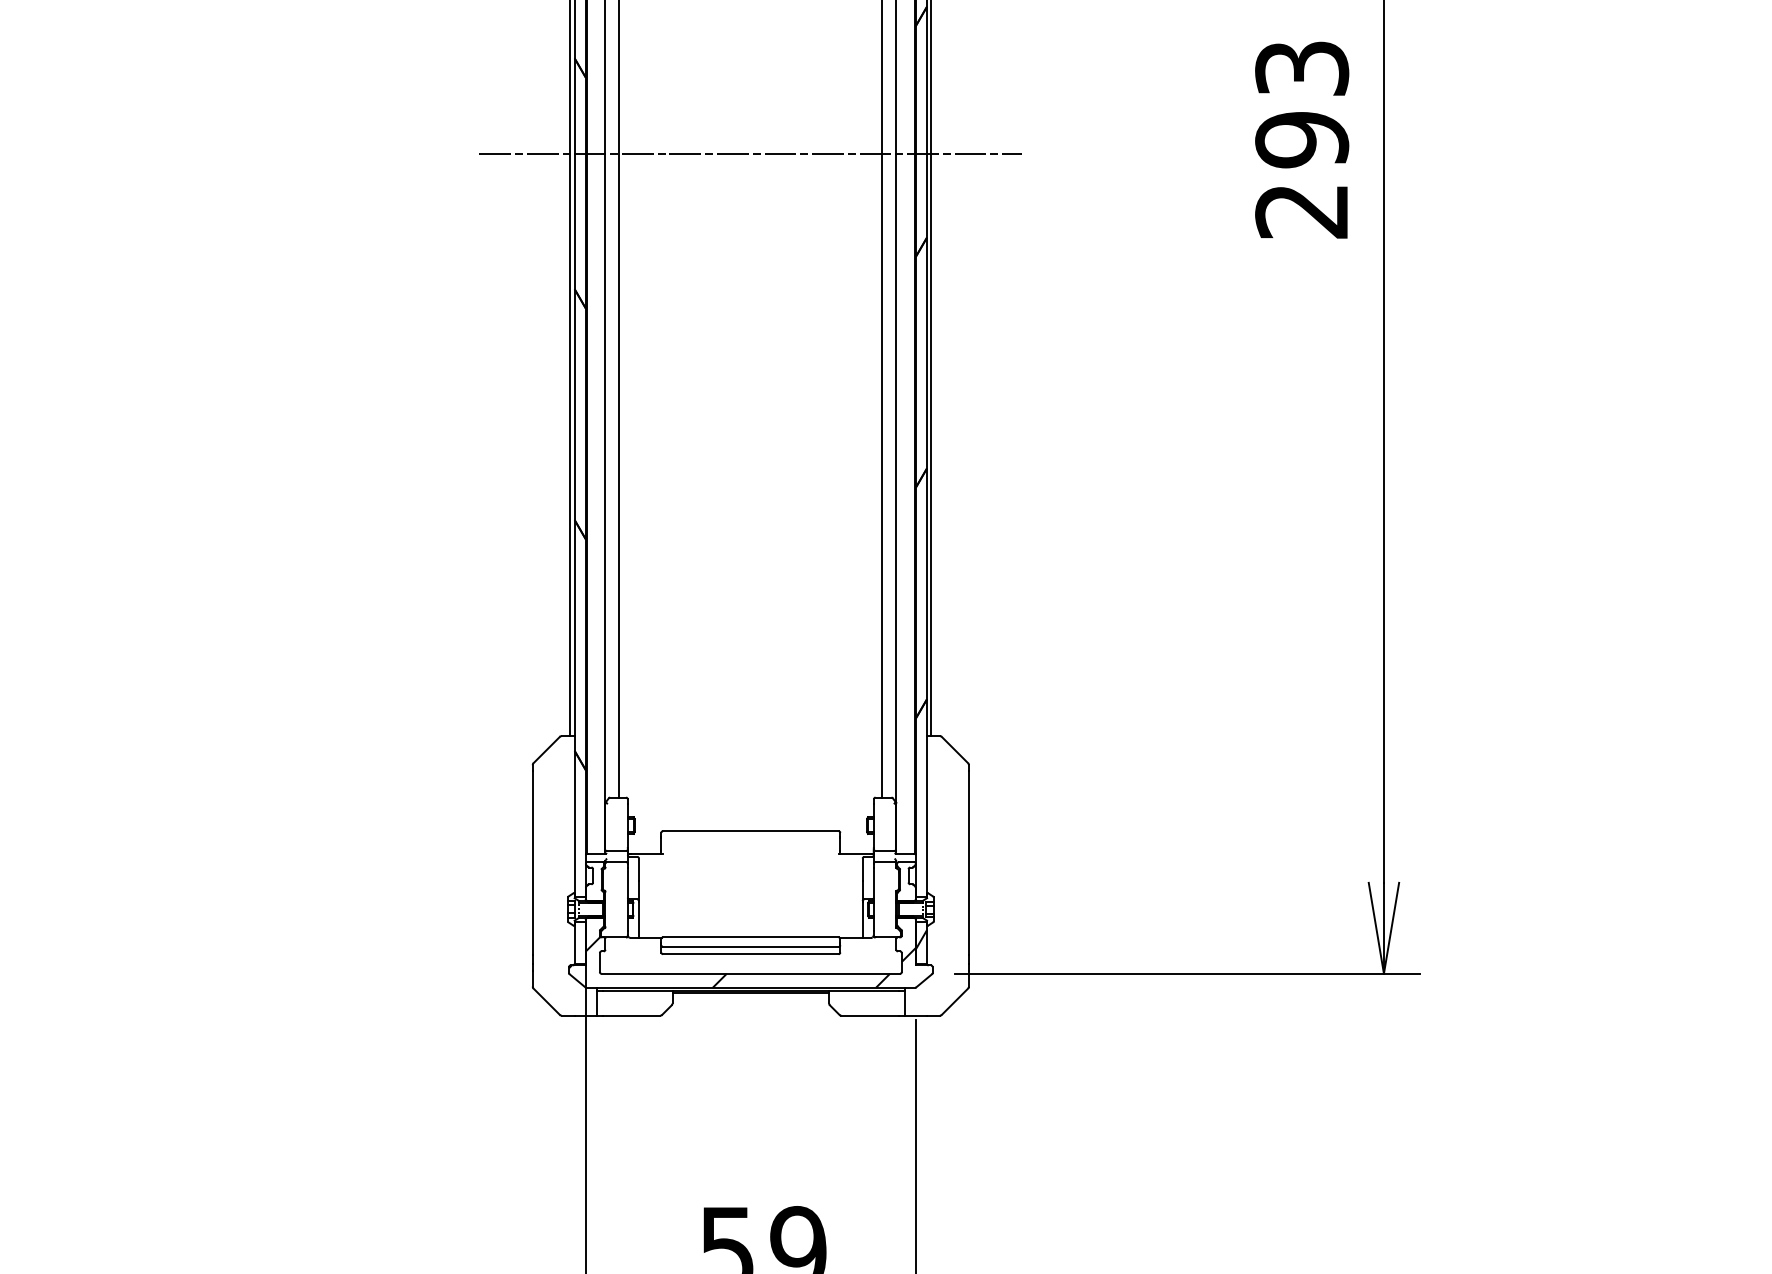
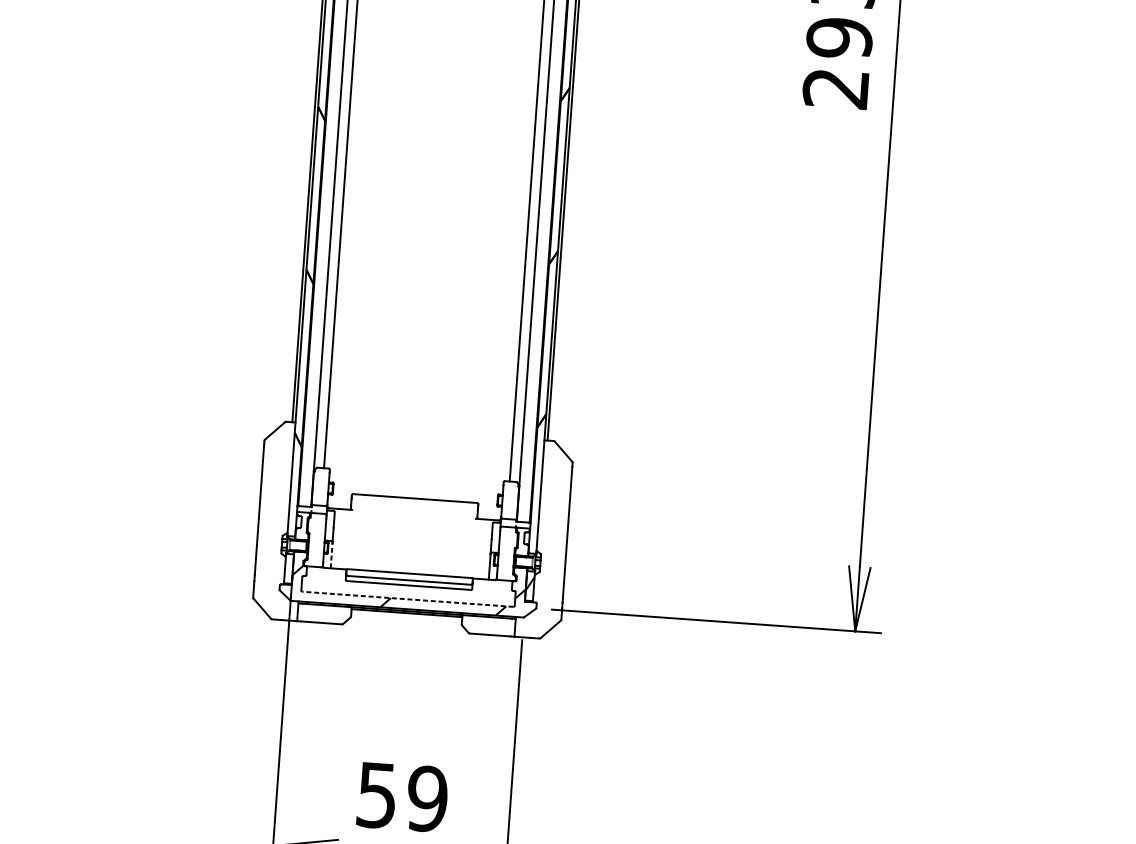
line: (750, 154) -> (449, 20), removed
line: (638, 919) -> (331, 555), solid -> dashed
line: (750, 973) -> (407, 599), solid -> dashed

